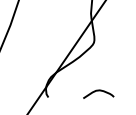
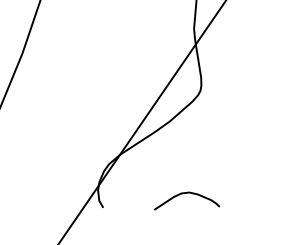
curve: (98, 91) -> (186, 194), moved

